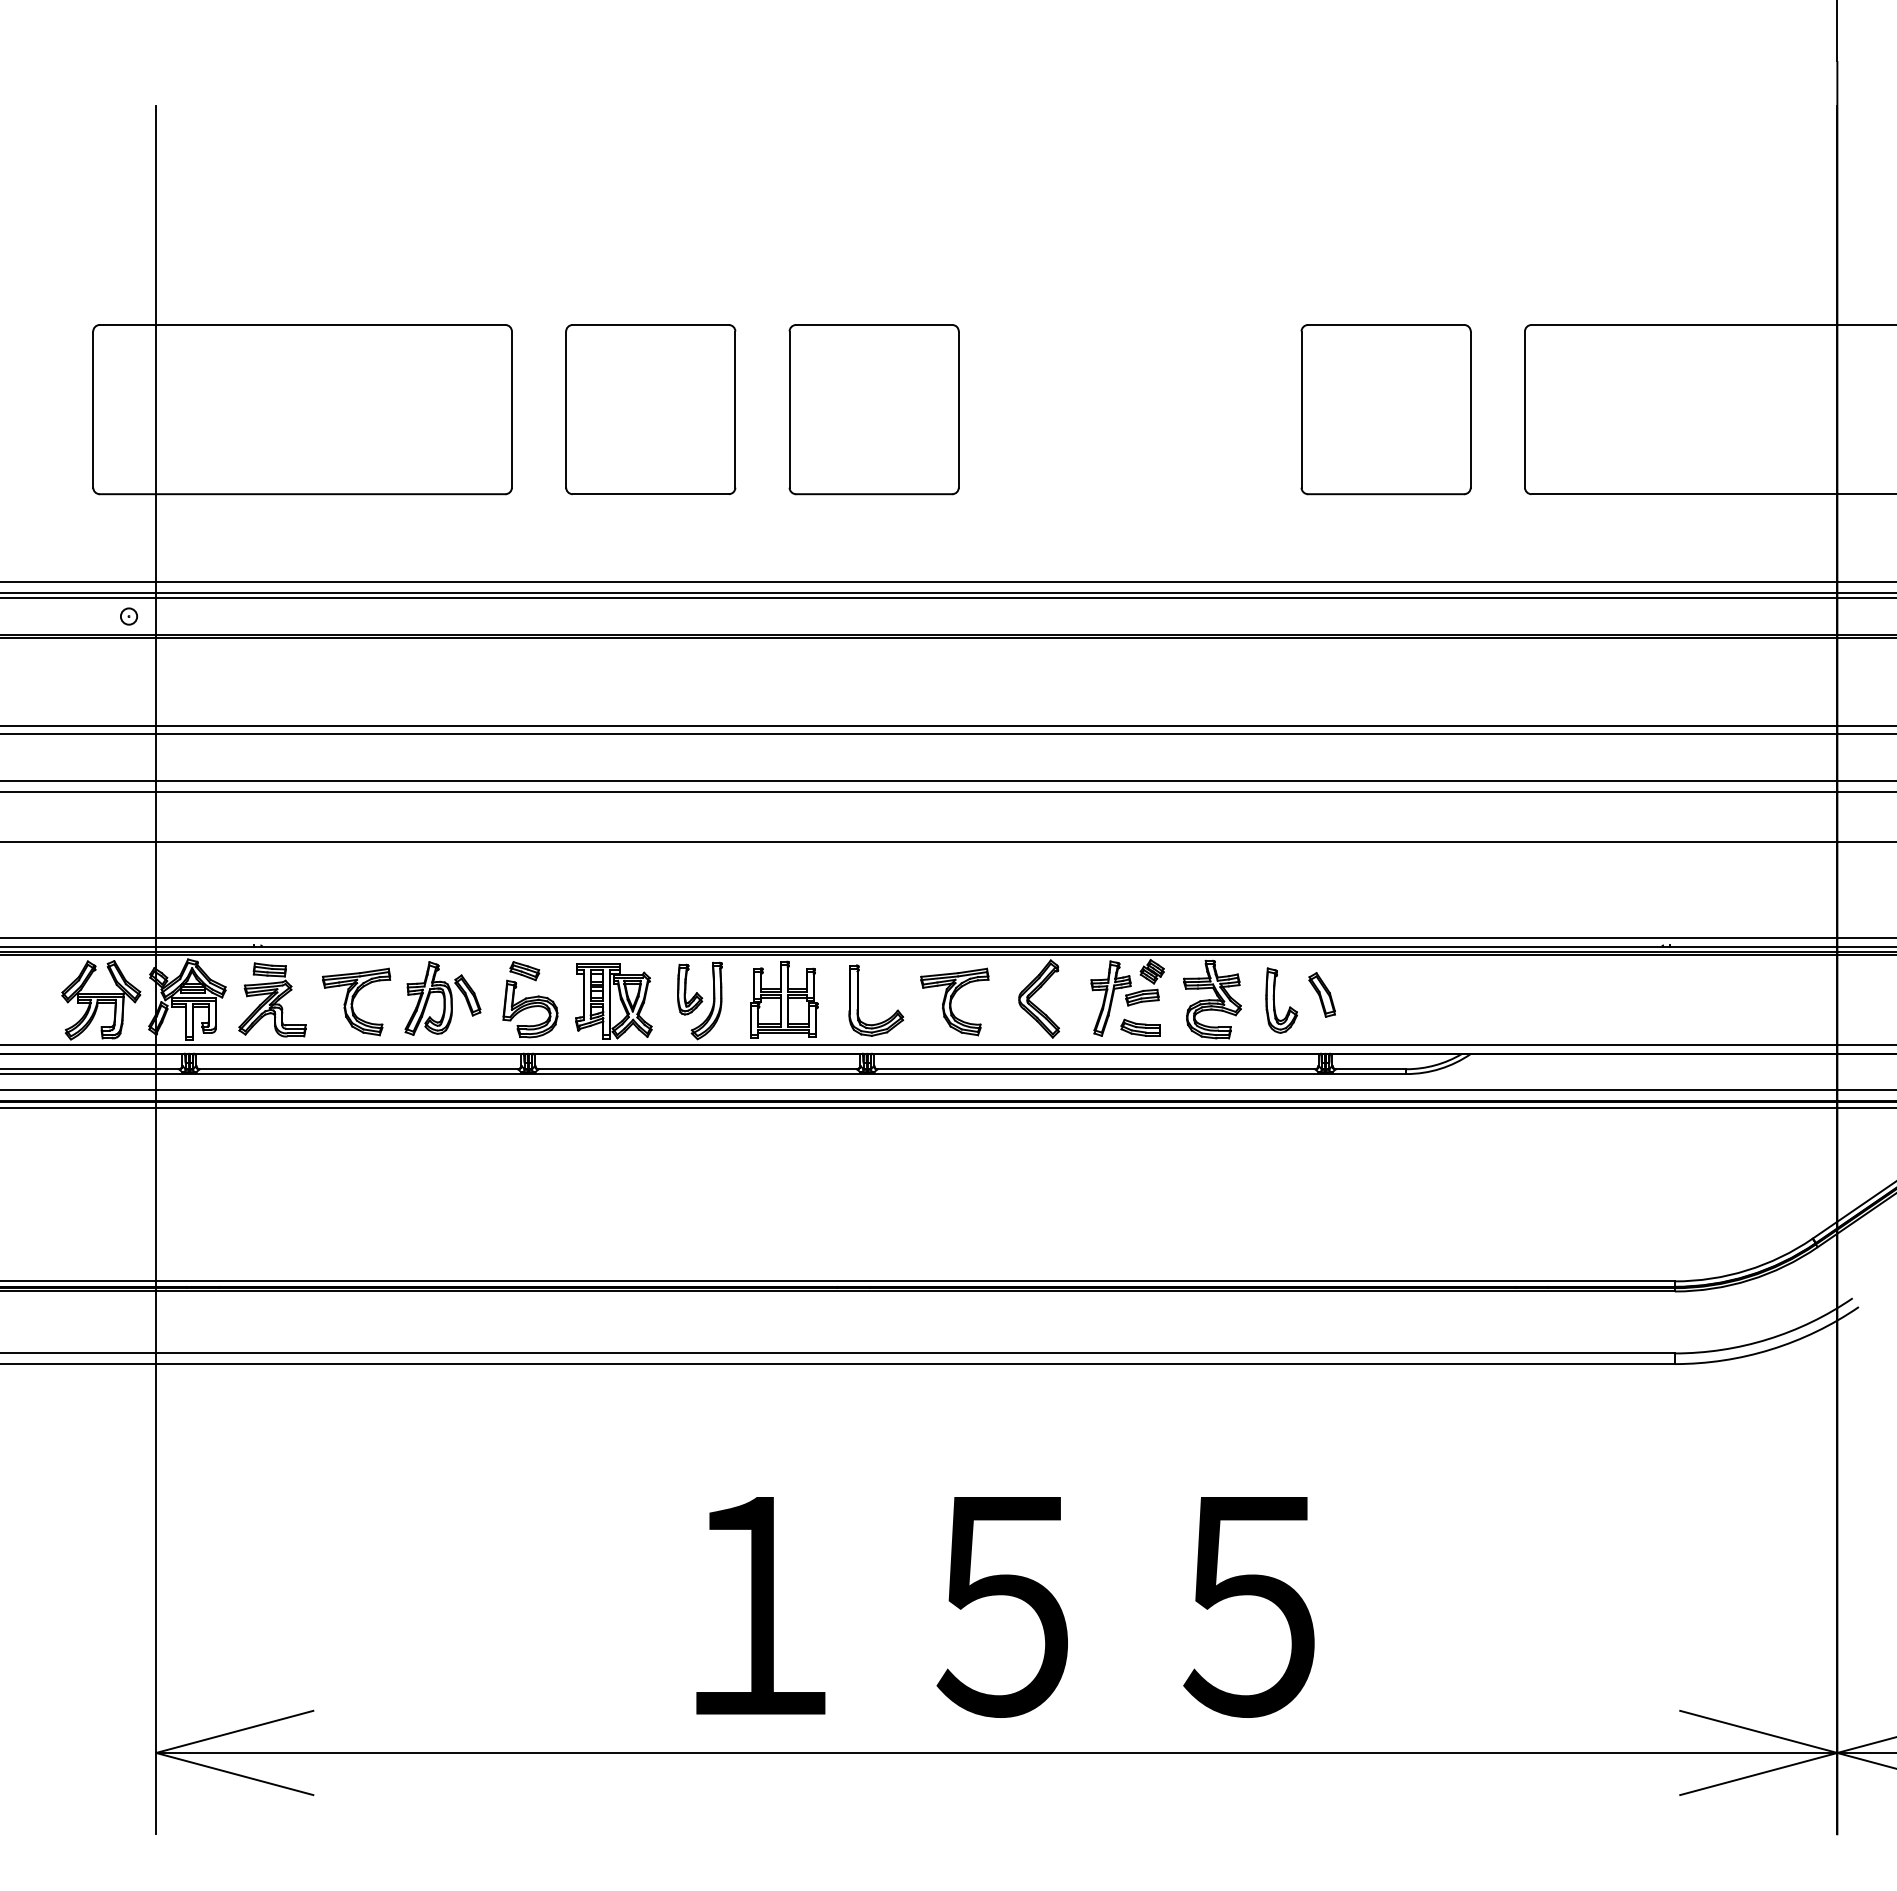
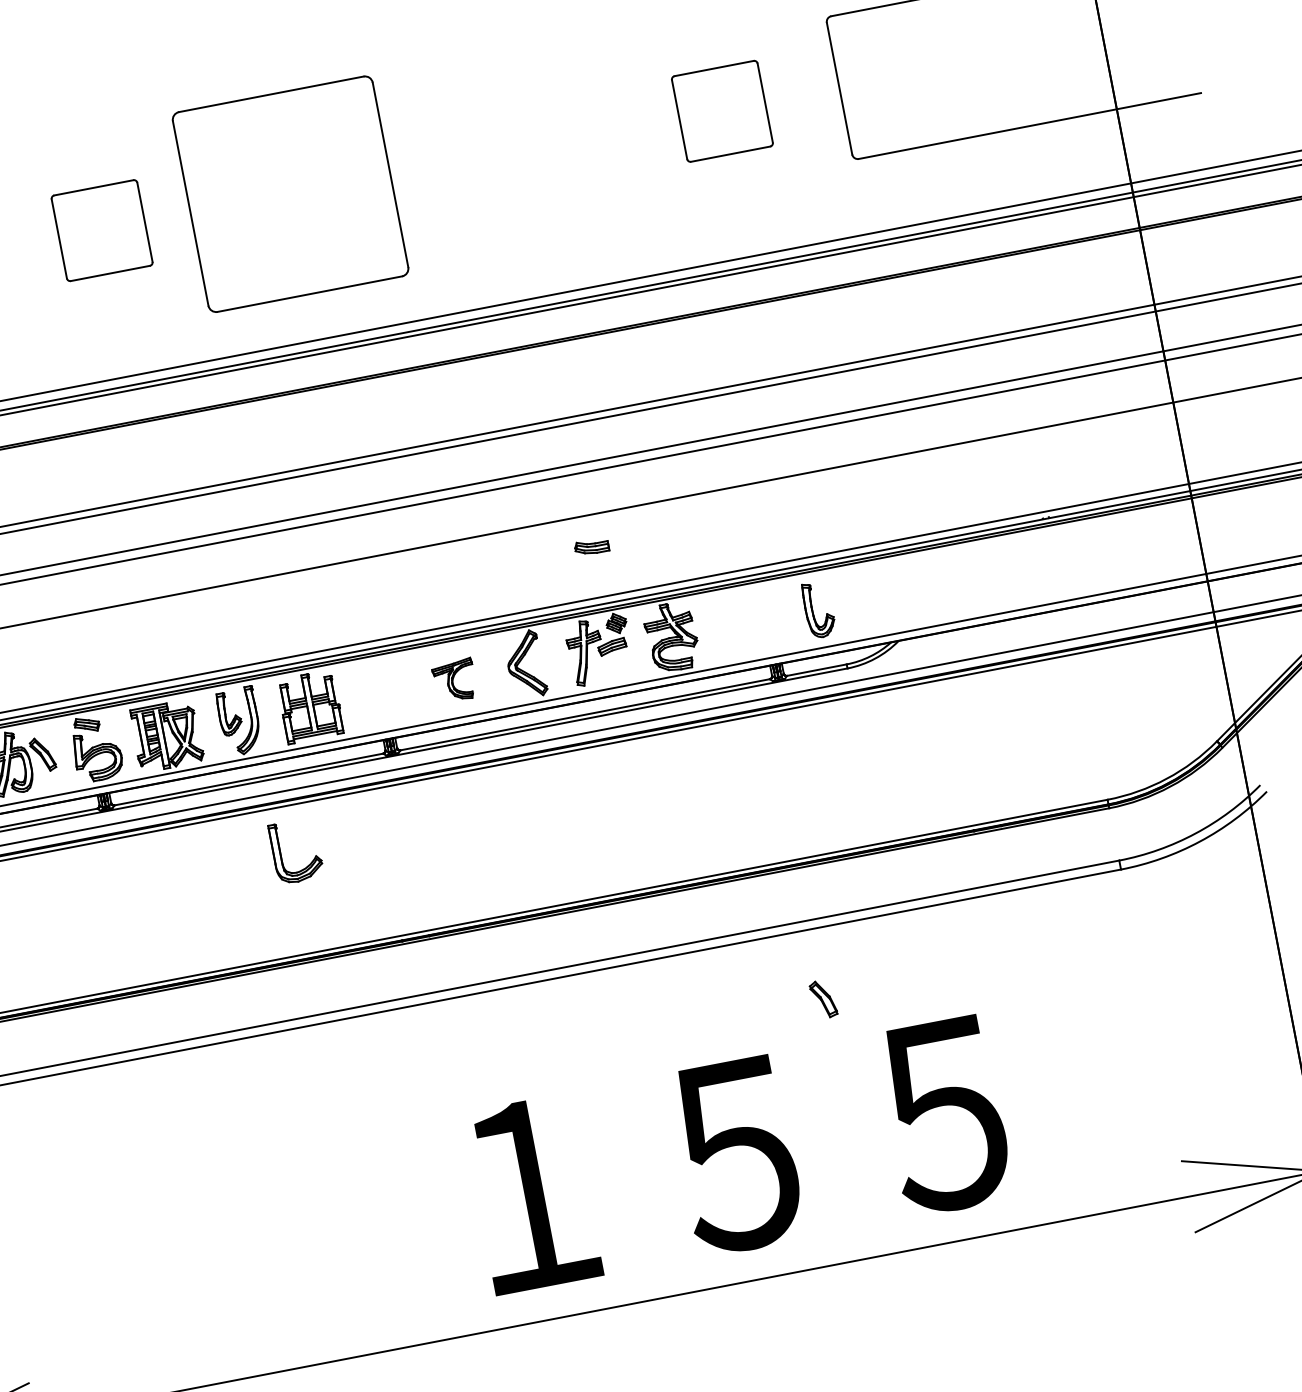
part: (650, 409) -> (101, 230), size x0.6
part: (873, 409) -> (289, 194), size x1.4
part: (1385, 409) -> (721, 111), size x0.6
part: (1321, 994) -> (822, 999), moved
part: (858, 1000) -> (281, 853), moved
part: (1274, 1000) -> (812, 610), moved
part: (954, 1001) -> (454, 680), size x0.7
part: (1140, 1027) -> (591, 546), moved
text: (1005, 1607) -> (739, 1156), moved

